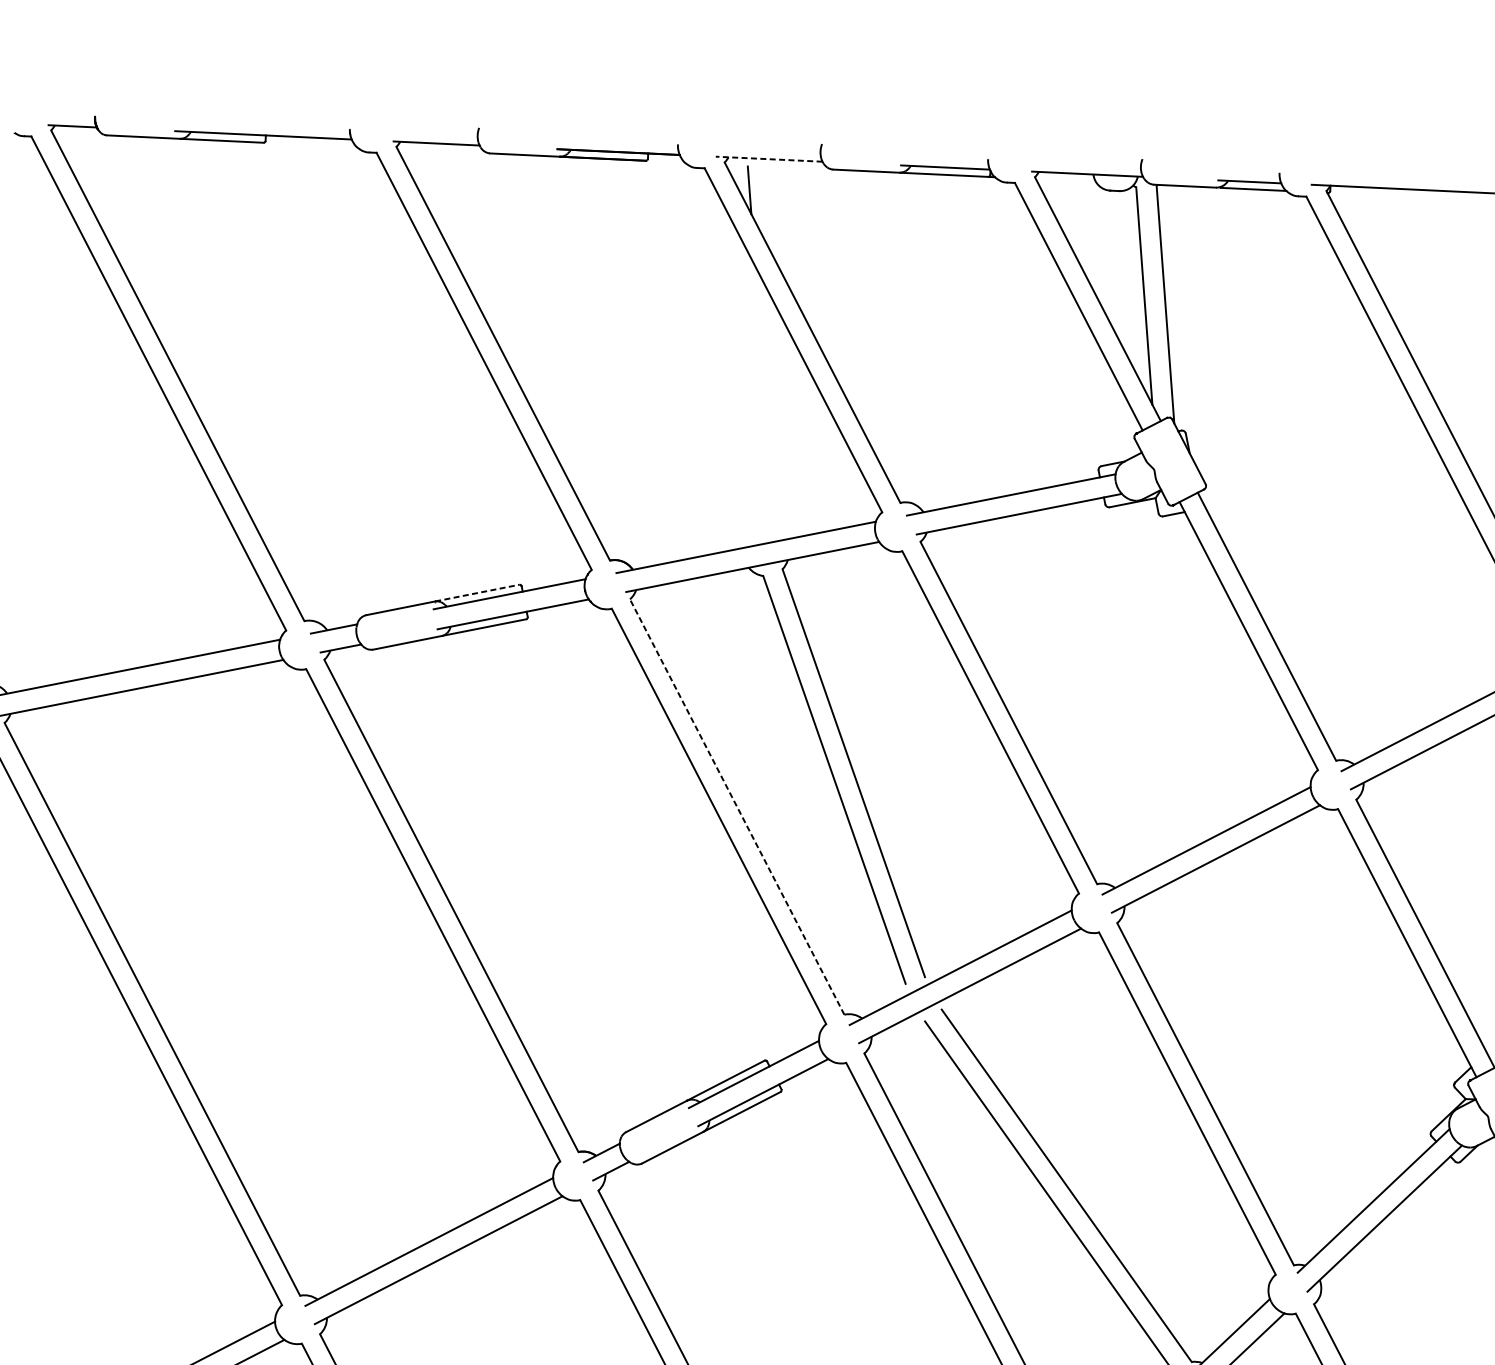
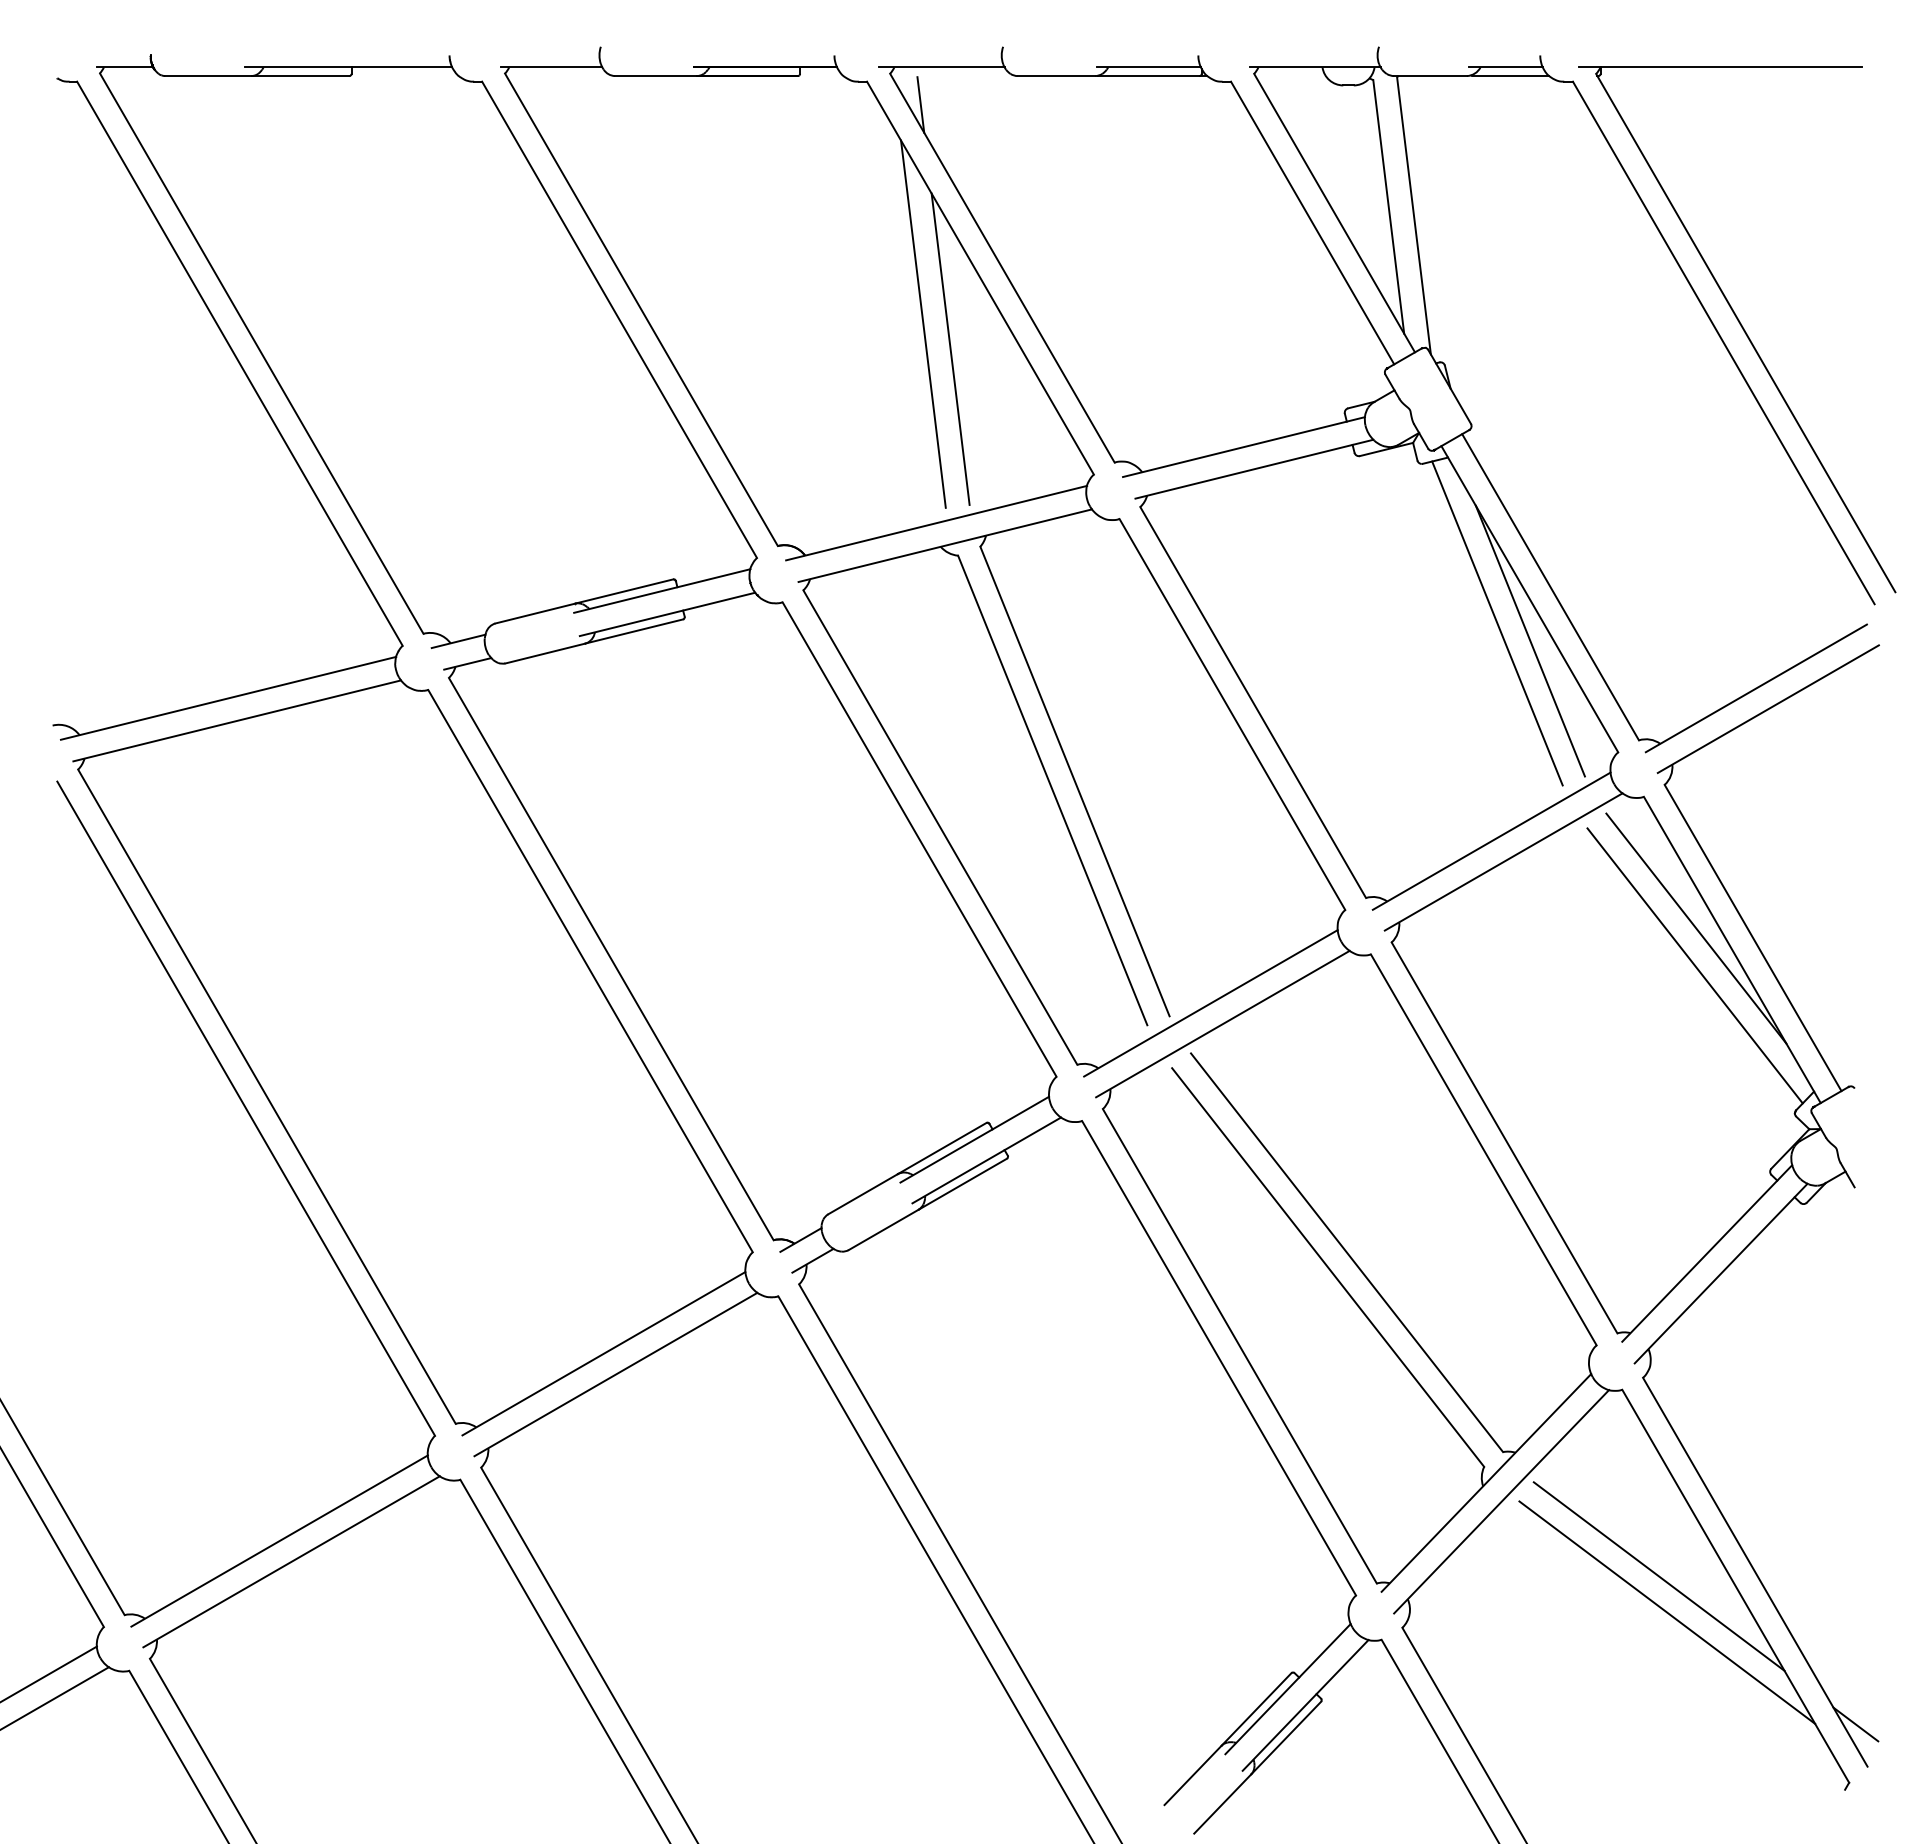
line: (769, 159) -> (942, 67), dashed -> solid
line: (743, 376) -> (923, 323), added
line: (765, 399) -> (950, 348), added
line: (477, 593) -> (624, 591), dashed -> solid
line: (1220, 655) -> (1497, 623), added
line: (1246, 671) -> (1529, 640), added
line: (737, 806) -> (940, 827), dashed -> solid
line: (1377, 923) -> (1696, 928), added
line: (1374, 954) -> (1694, 965), added

